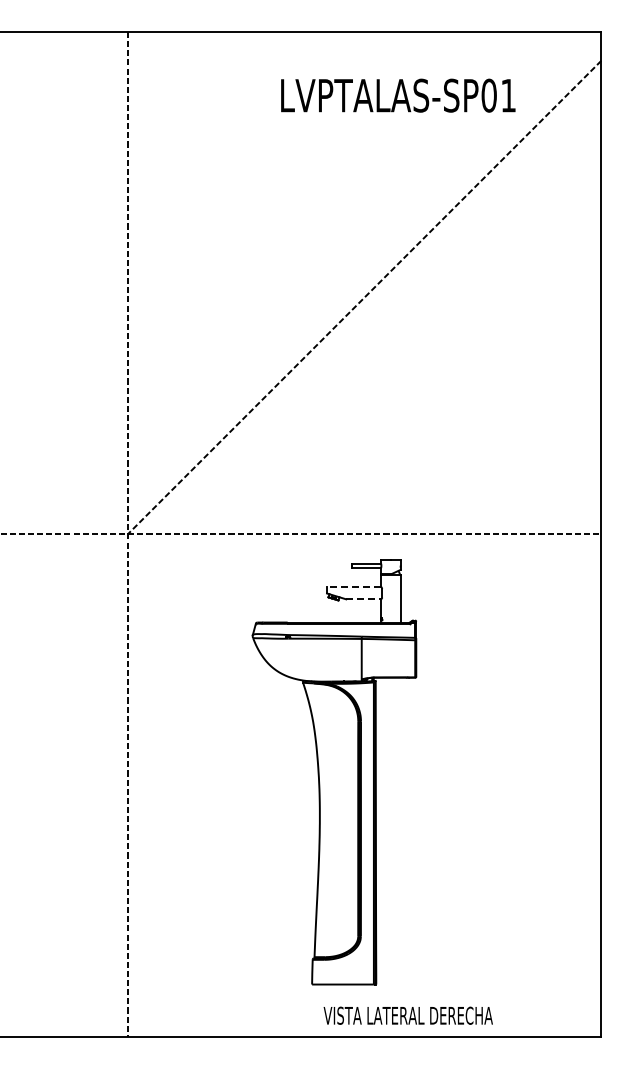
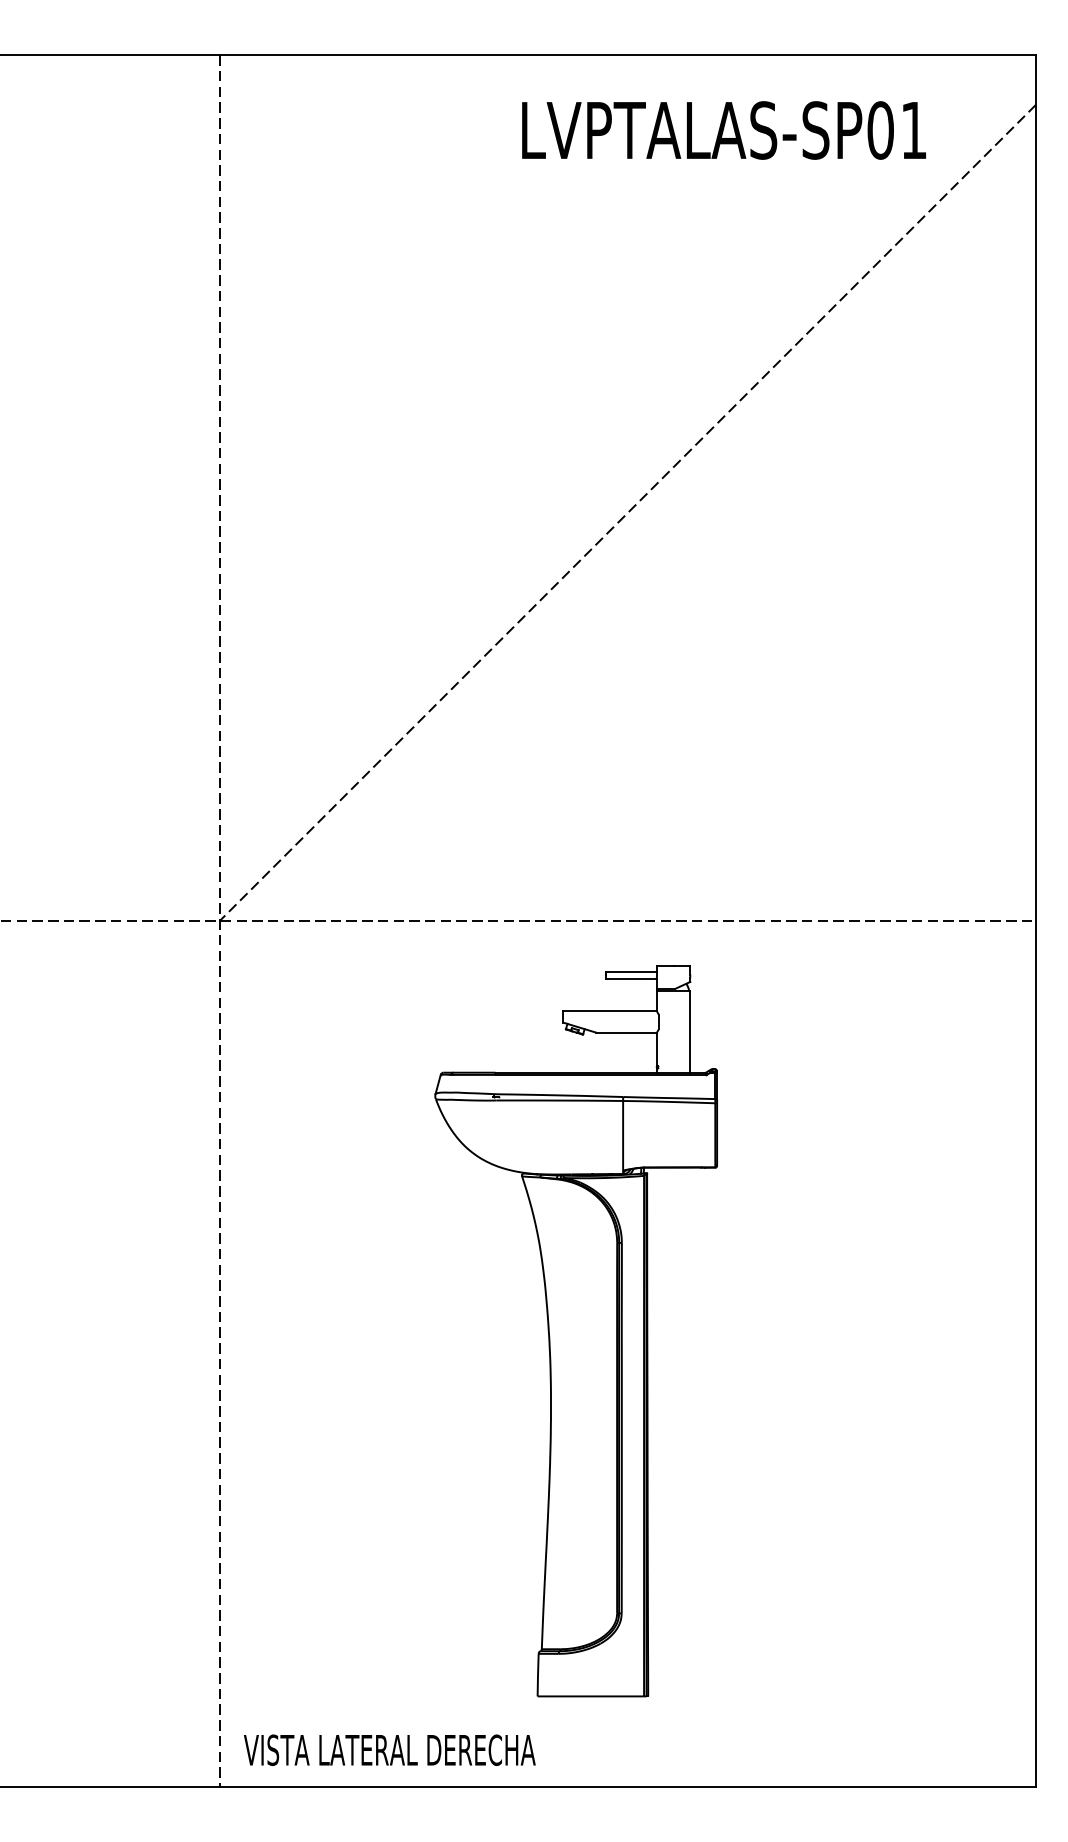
text: (398, 95) -> (724, 130), moved
line: (353, 586) -> (608, 1010), dashed -> solid
line: (363, 599) -> (626, 1032), dashed -> solid
text: (407, 1015) -> (388, 1749), moved

